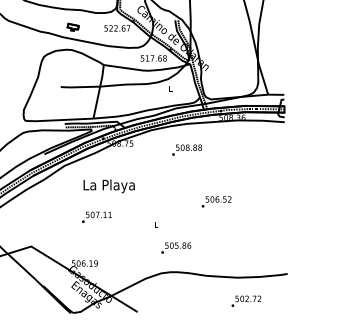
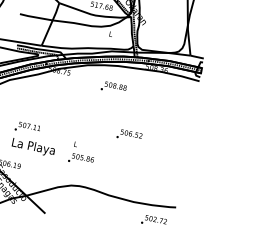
text: (108, 186) -> (32, 147), moved
text: (176, 247) -> (81, 159), moved
text: (246, 300) -> (154, 220), moved

